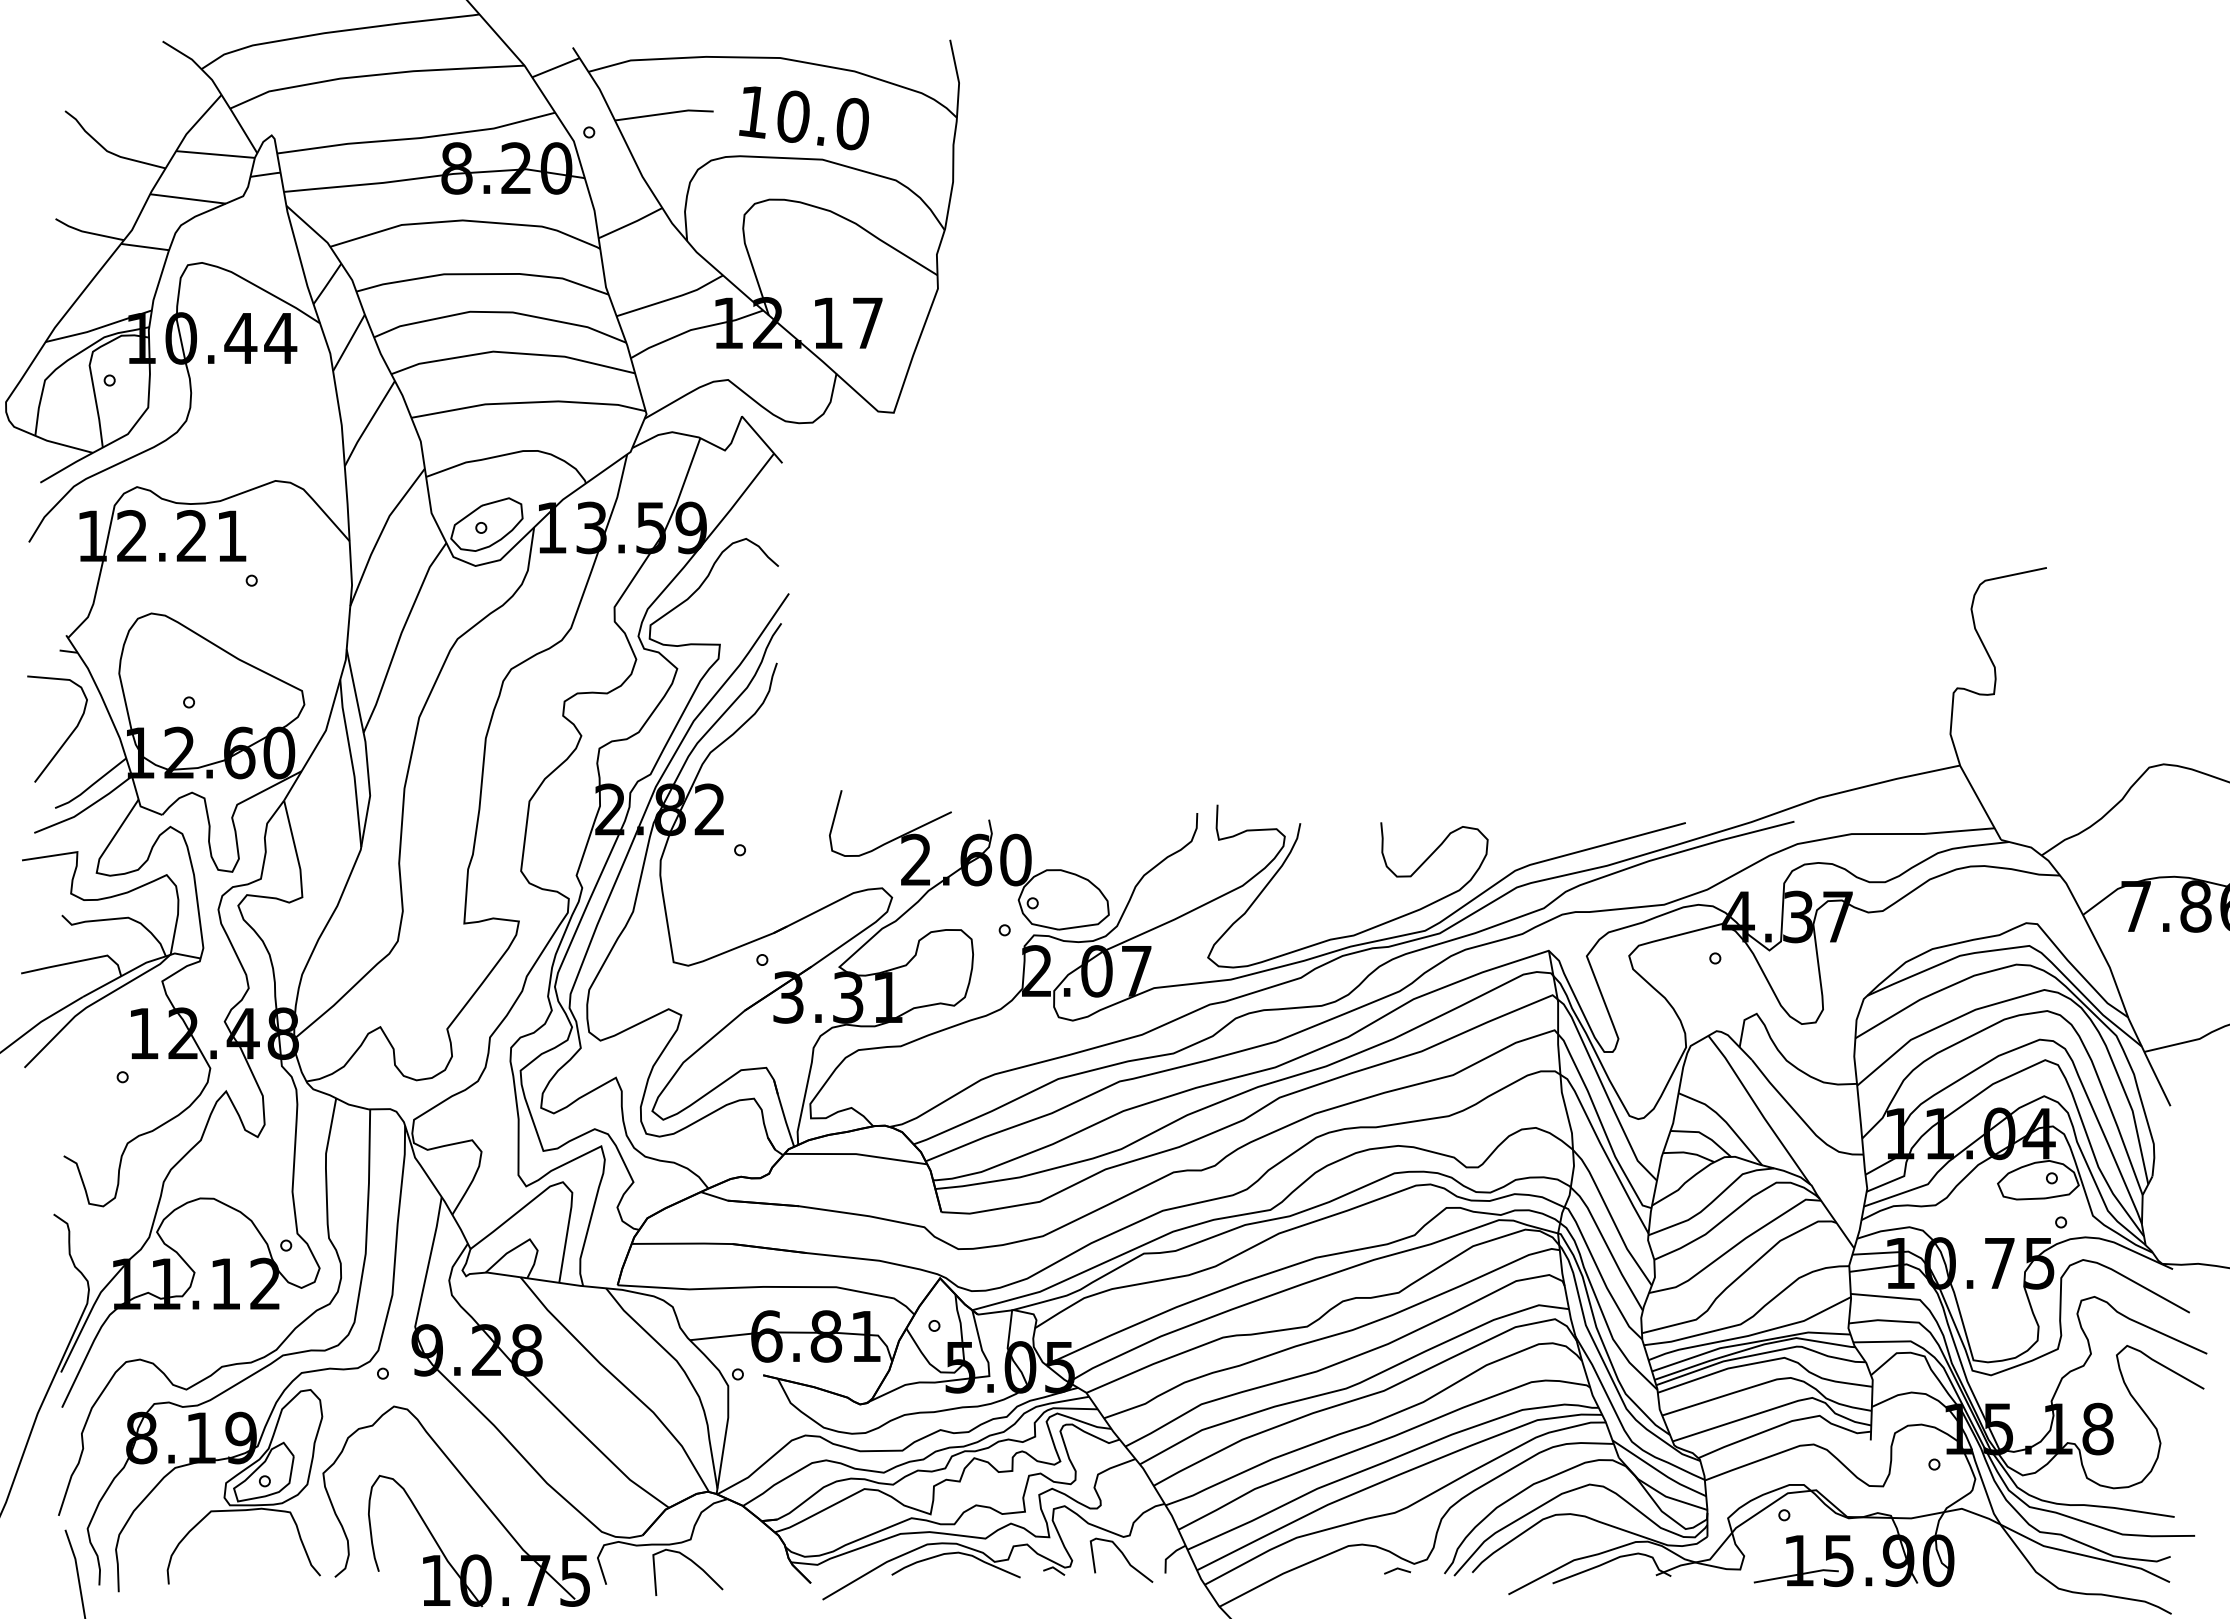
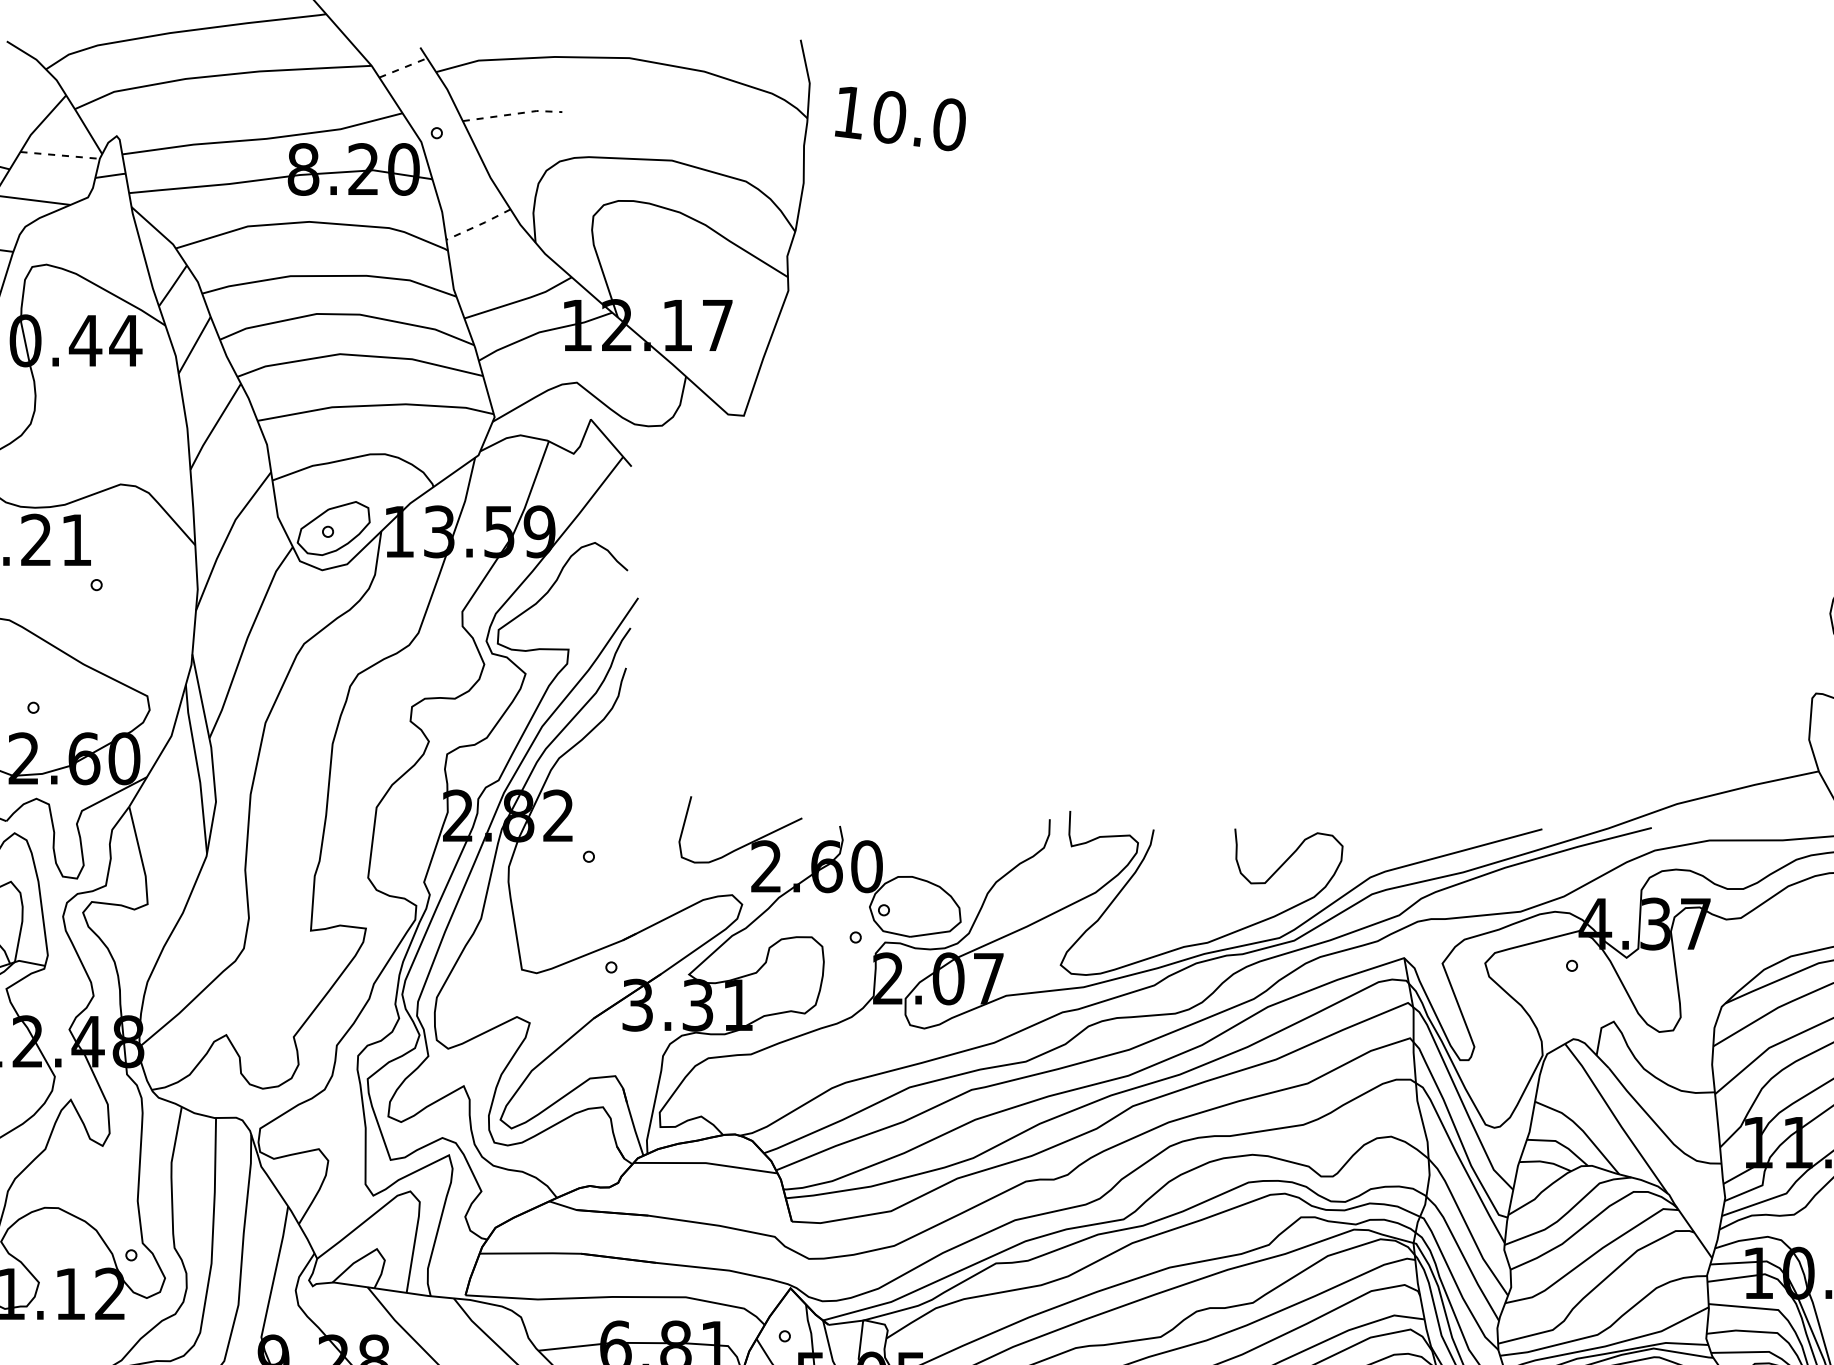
line: (555, 67) -> (402, 67), solid -> dashed
line: (664, 113) -> (512, 114), solid -> dashed
text: (803, 118) -> (899, 119), moved
line: (216, 154) -> (61, 155), solid -> dashed
line: (631, 223) -> (479, 224), solid -> dashed

